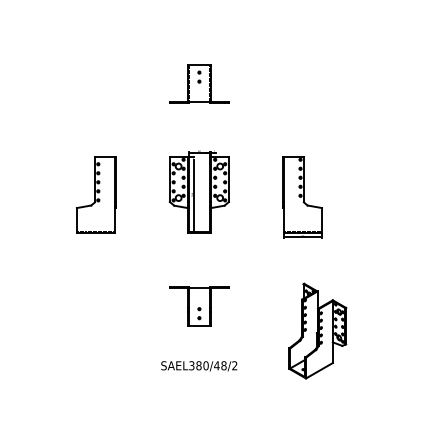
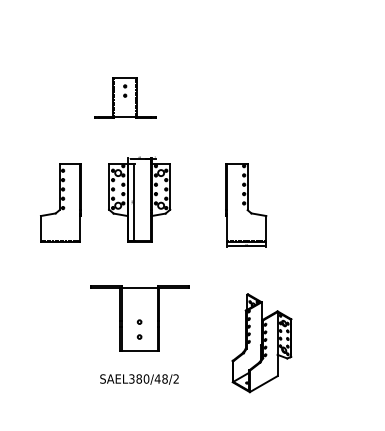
part: (199, 83) -> (125, 97), moved
part: (96, 194) -> (61, 202), moved
part: (199, 306) -> (139, 317), size x1.6

